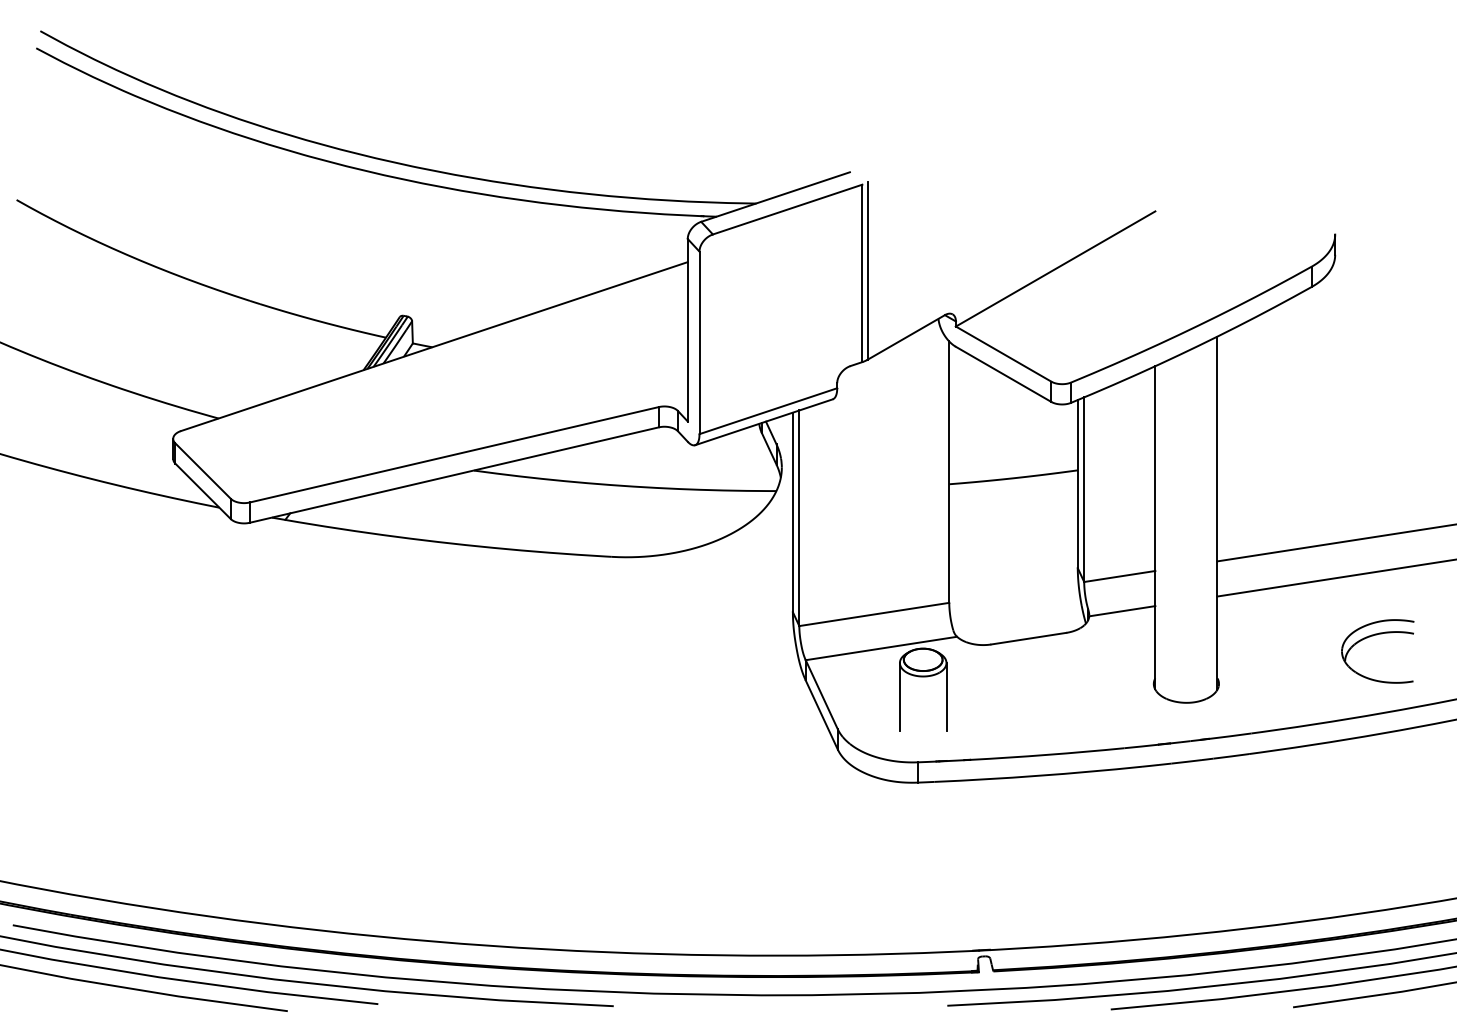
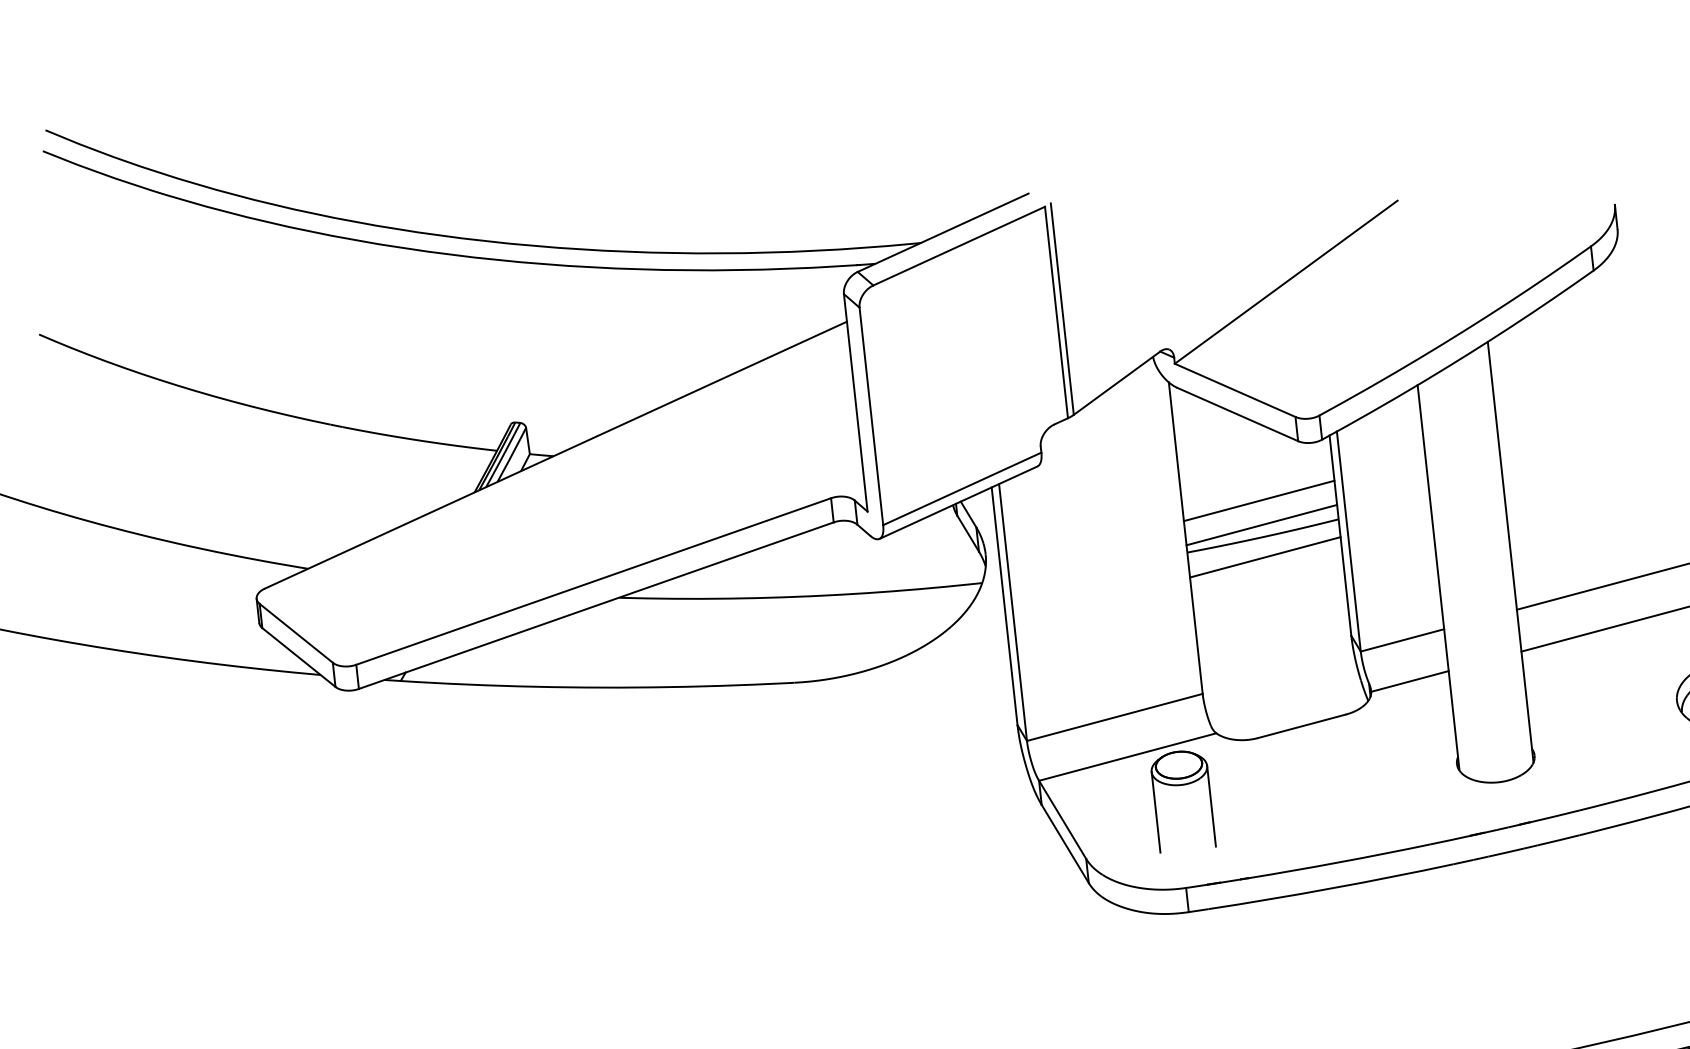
line: (1013, 447) -> (1259, 500), added
line: (1013, 468) -> (1261, 525), added
line: (1013, 495) -> (1265, 557), added

